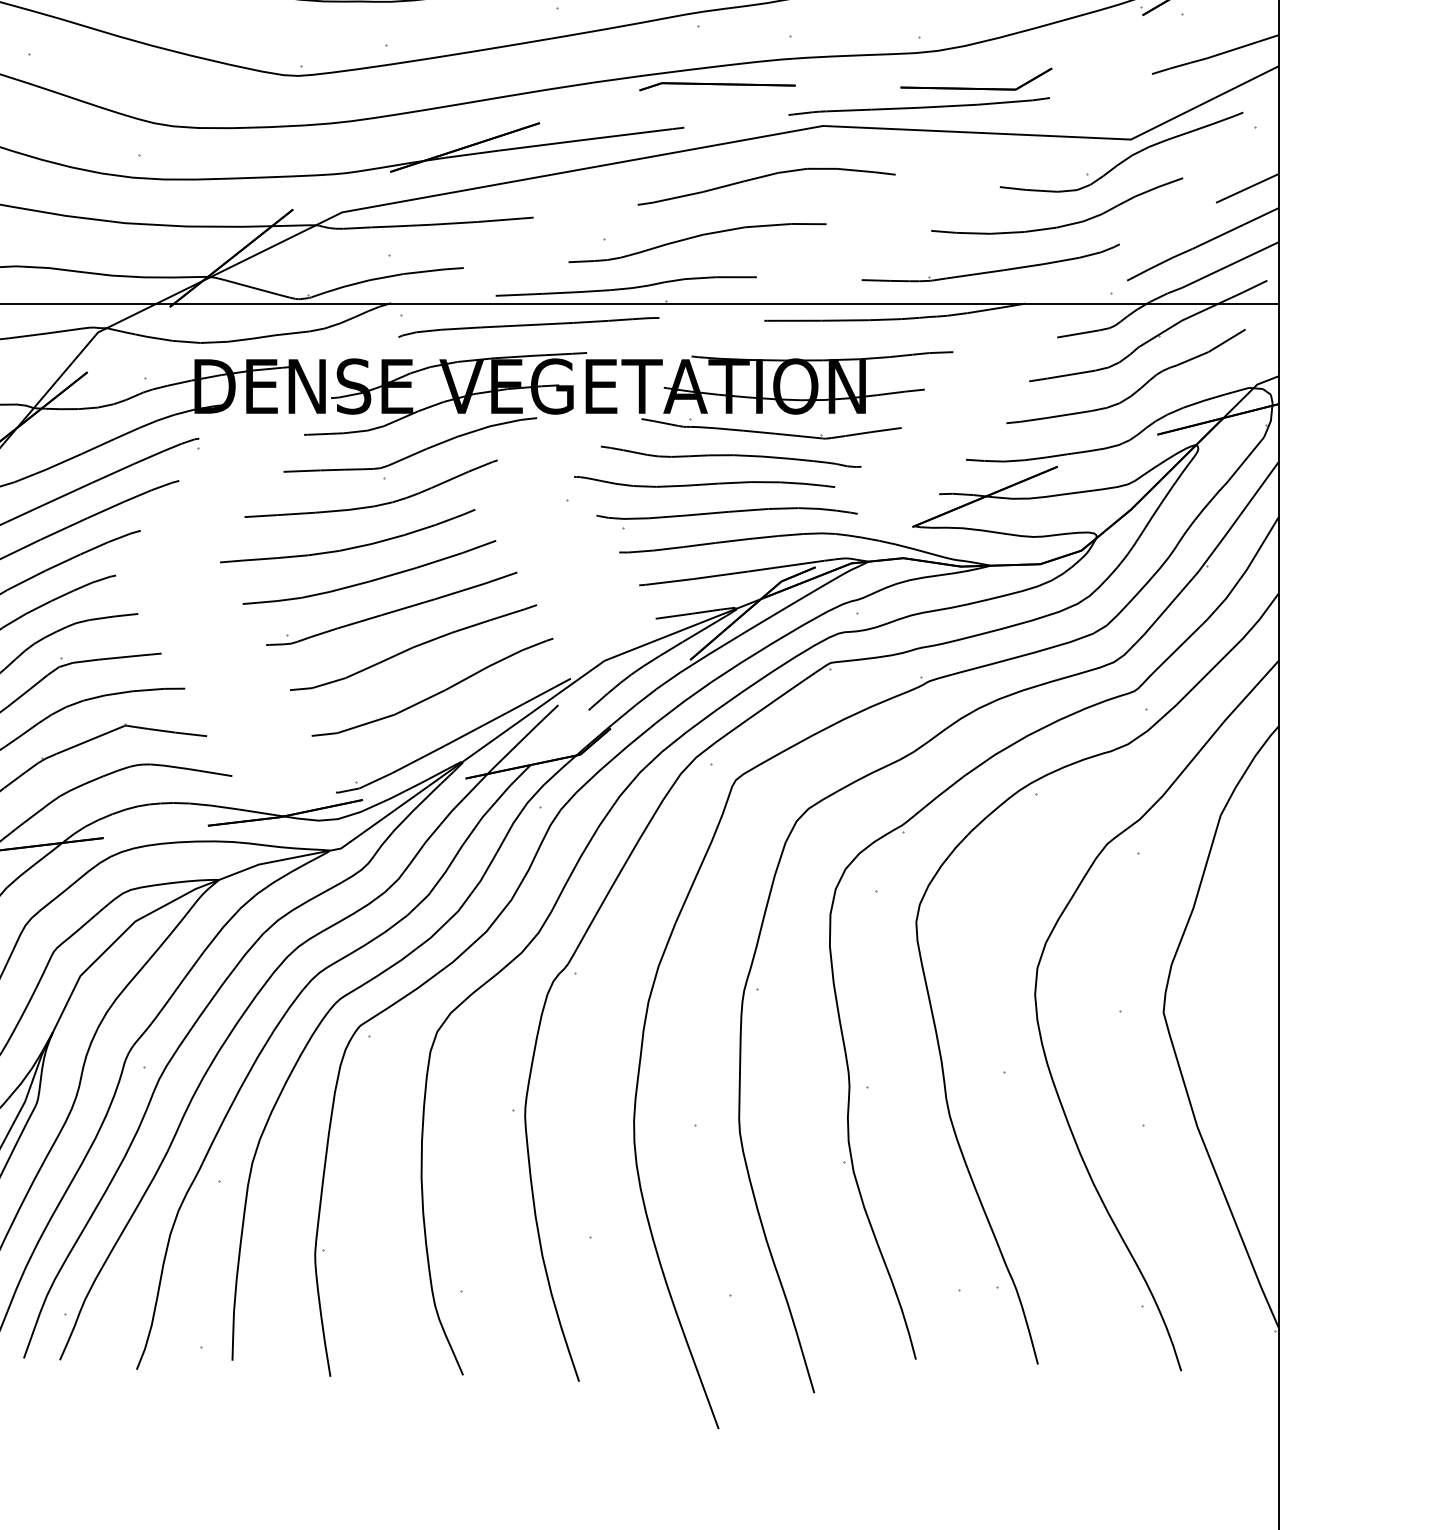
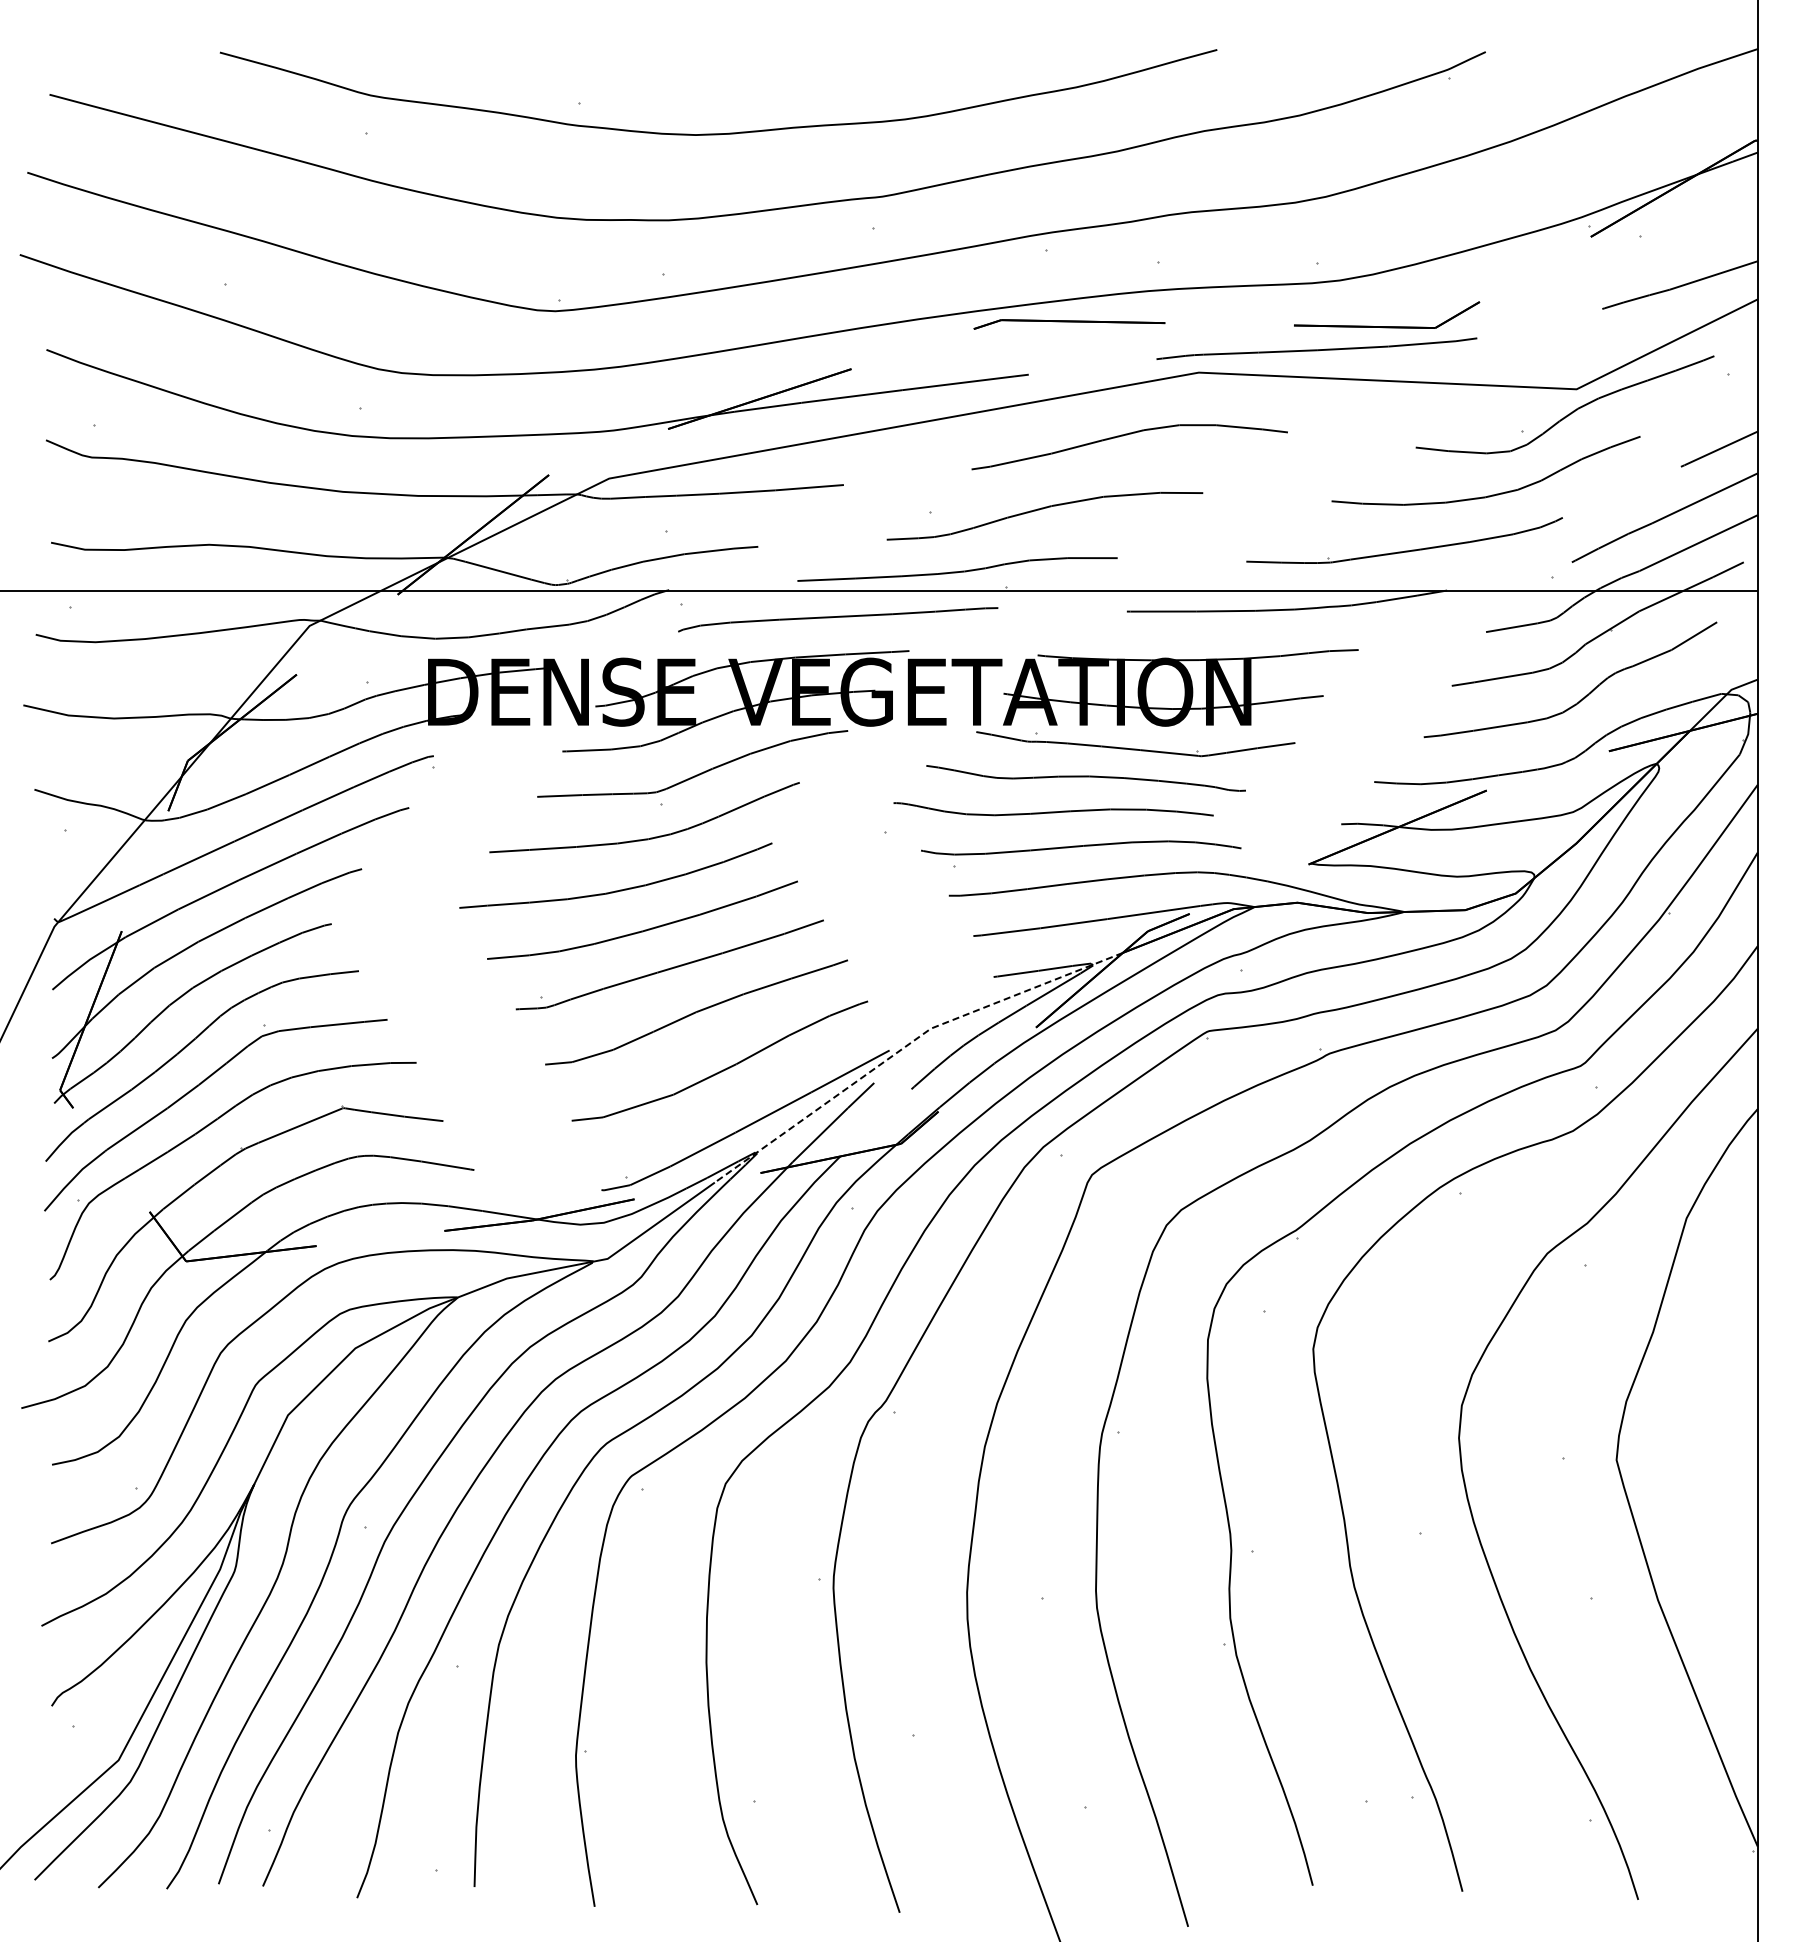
line: (585, 674) -> (907, 1045), solid -> dashed

